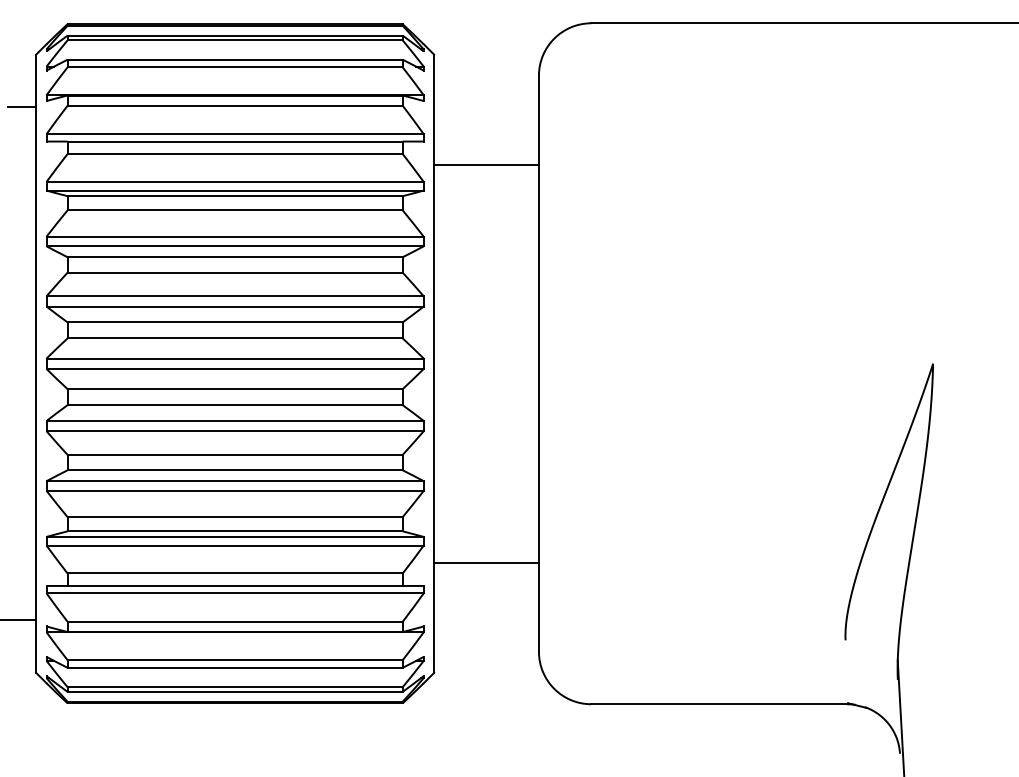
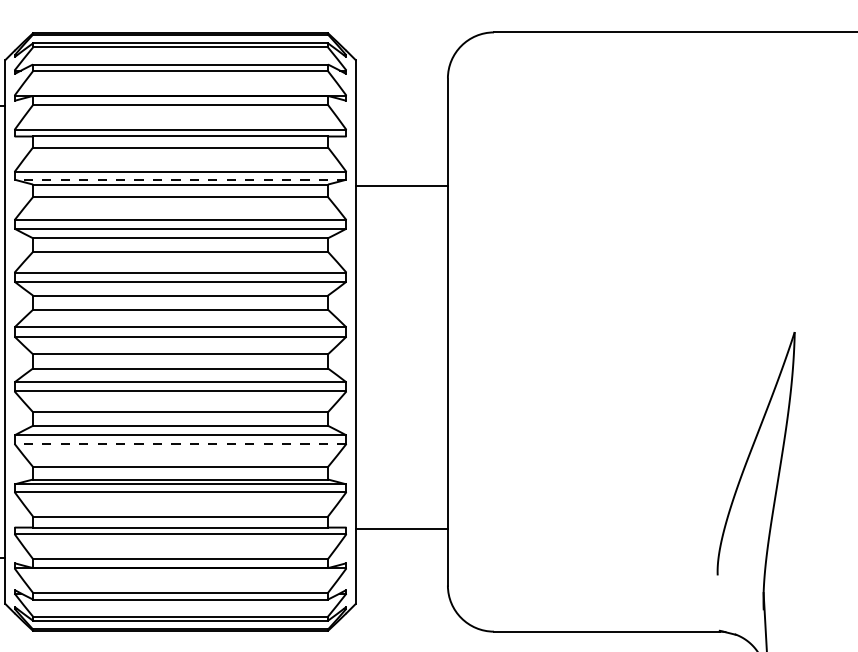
line: (486, 164) -> (401, 185), moved
line: (235, 190) -> (180, 179), solid -> dashed
line: (235, 490) -> (180, 443), solid -> dashed
line: (486, 562) -> (401, 528), moved

